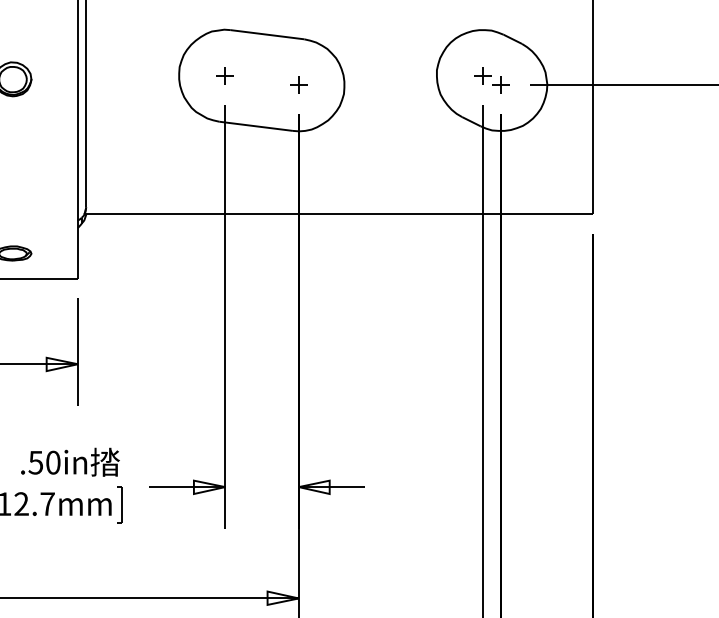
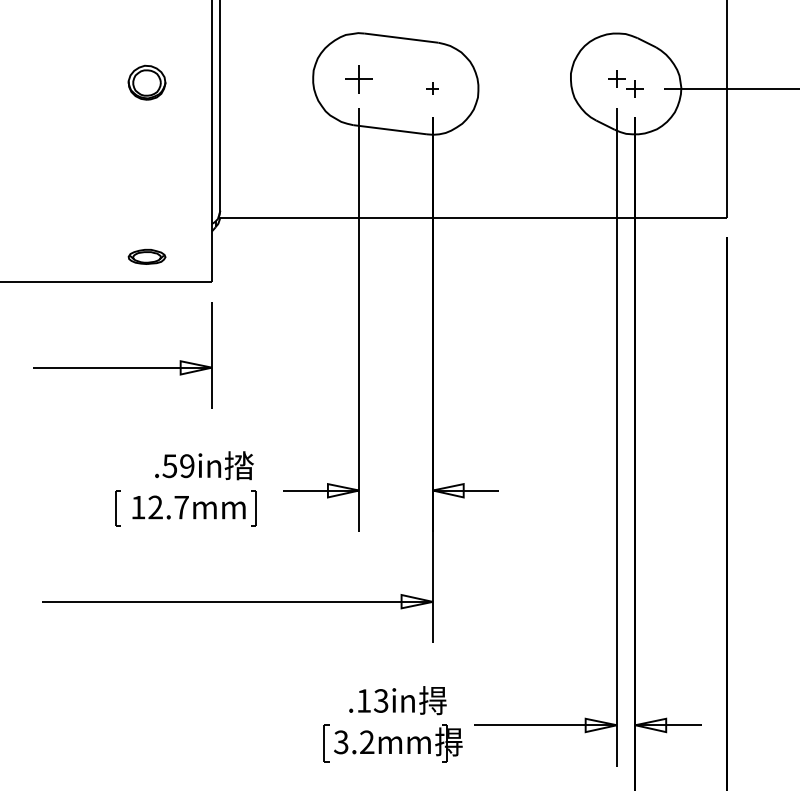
part: (224, 75) -> (358, 78), size x1.6
part: (298, 85) -> (432, 88), size x0.7
text: (53, 463) -> (187, 466), .50in -> .59in

